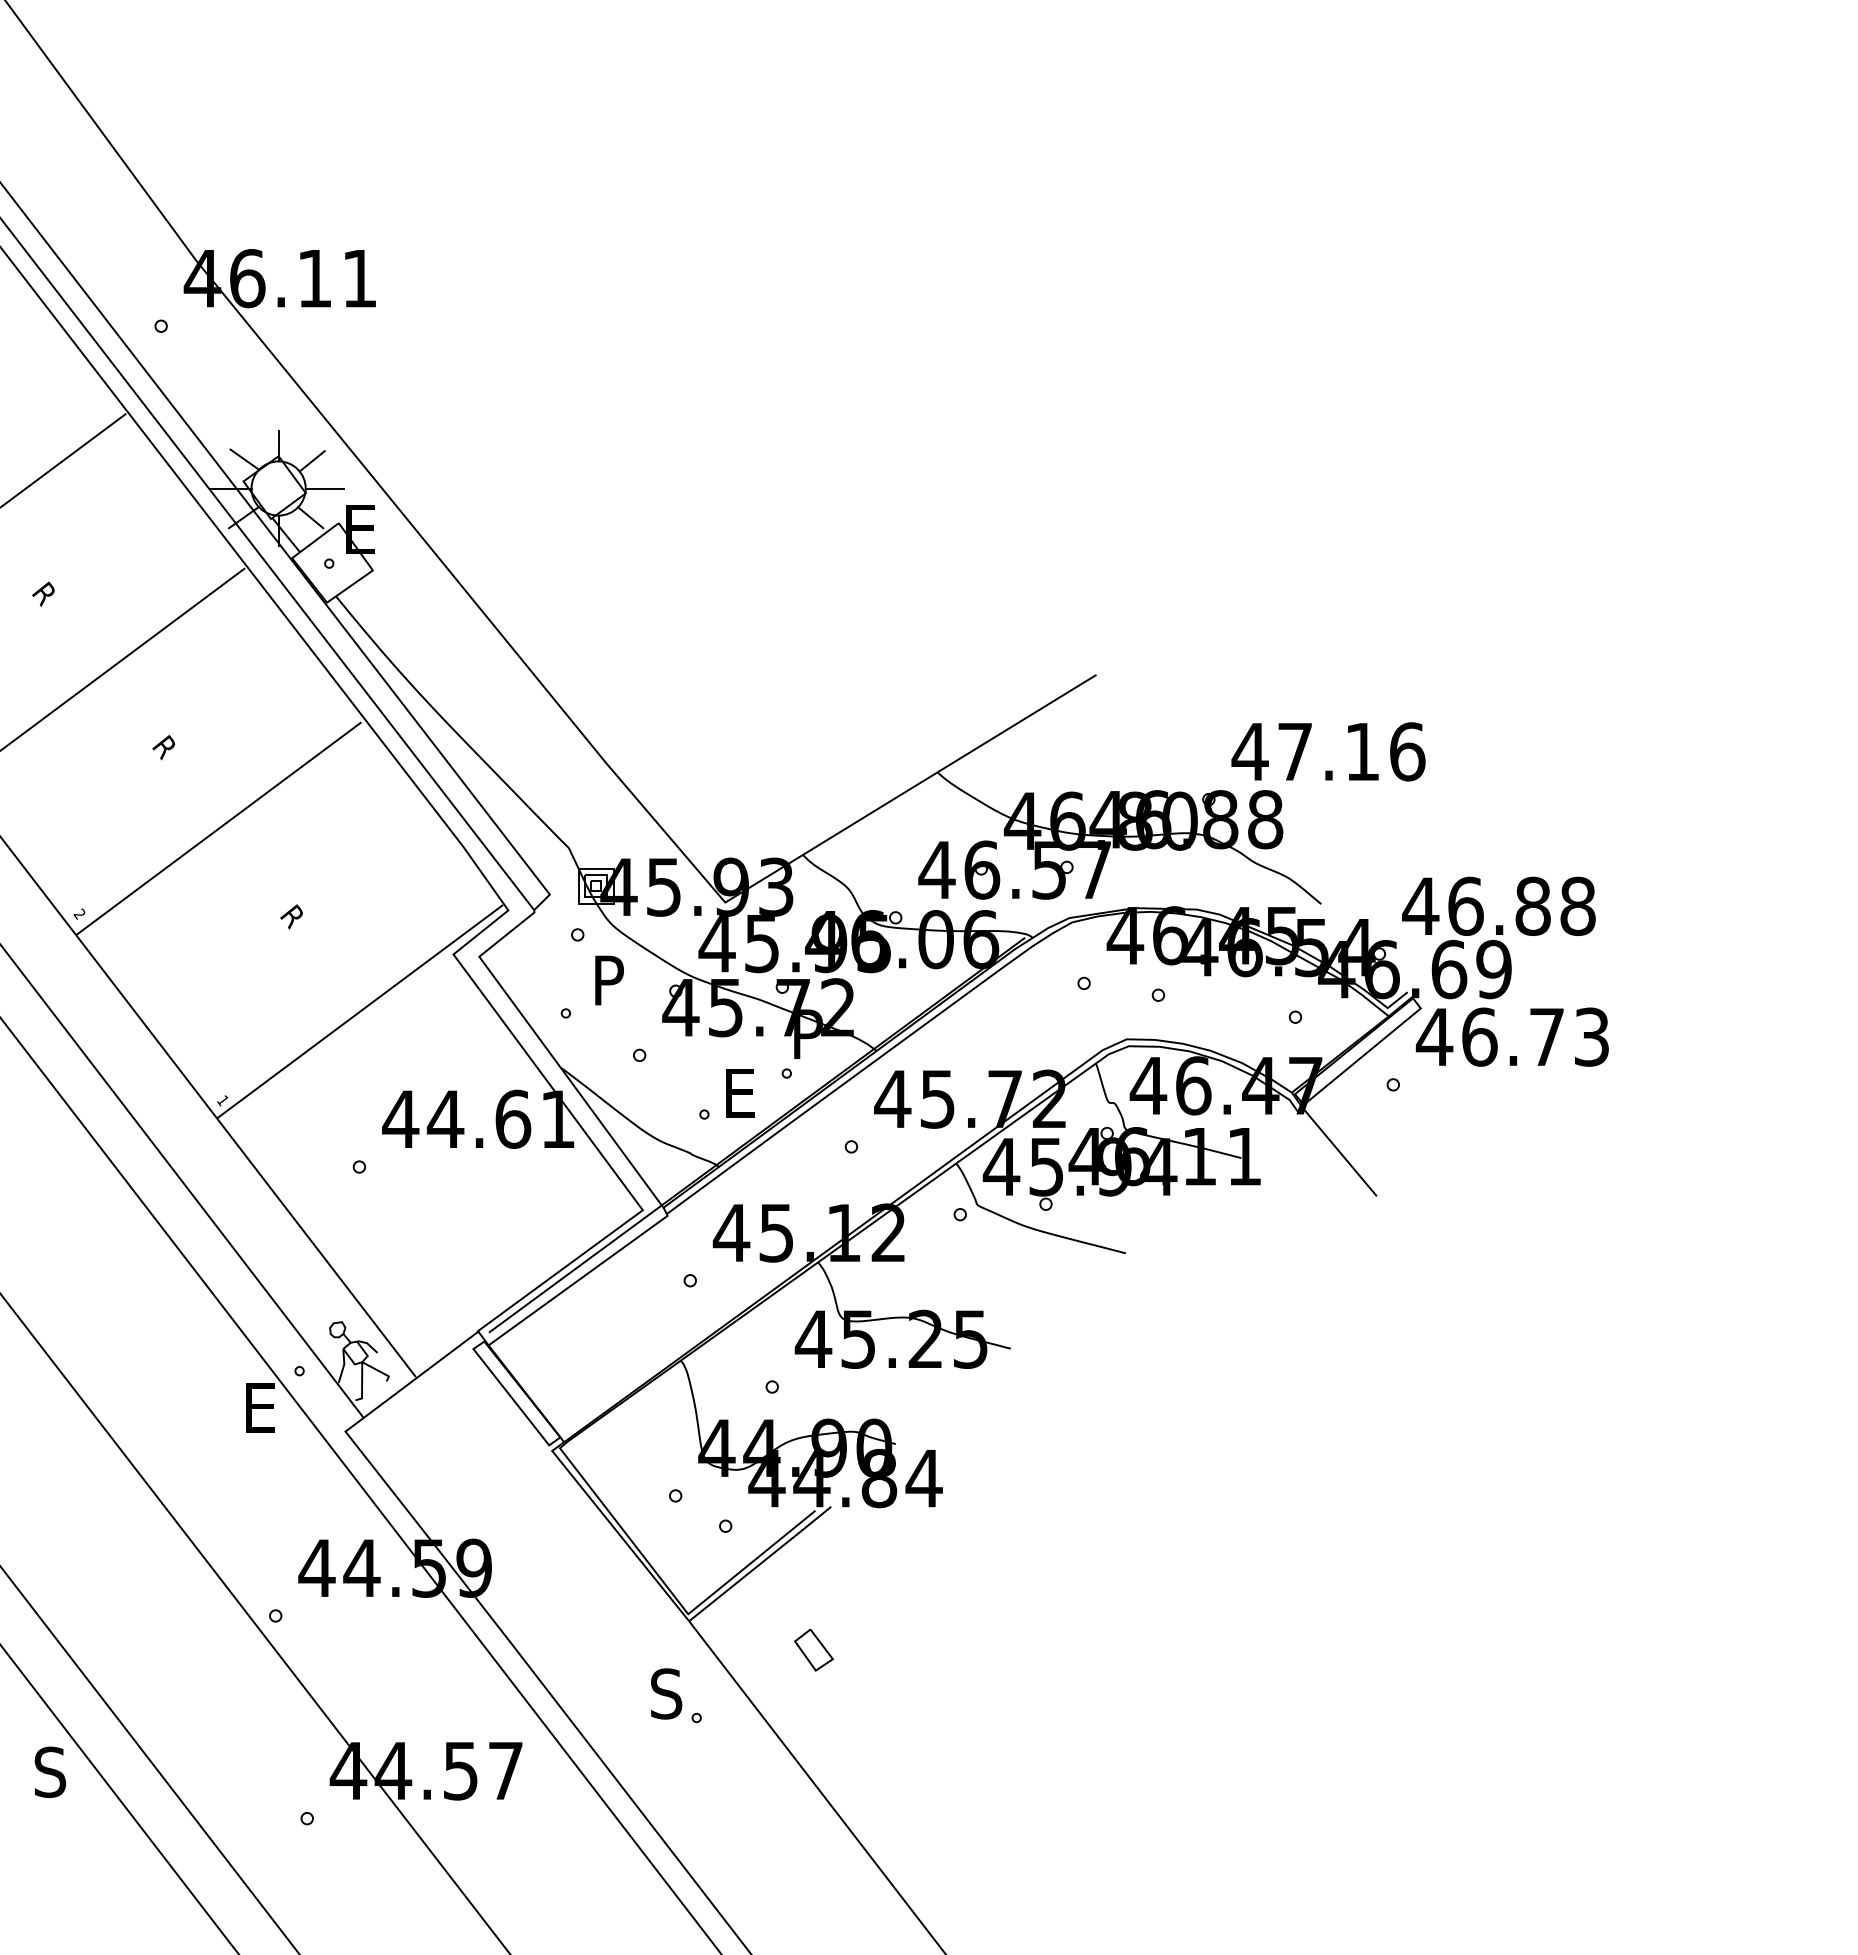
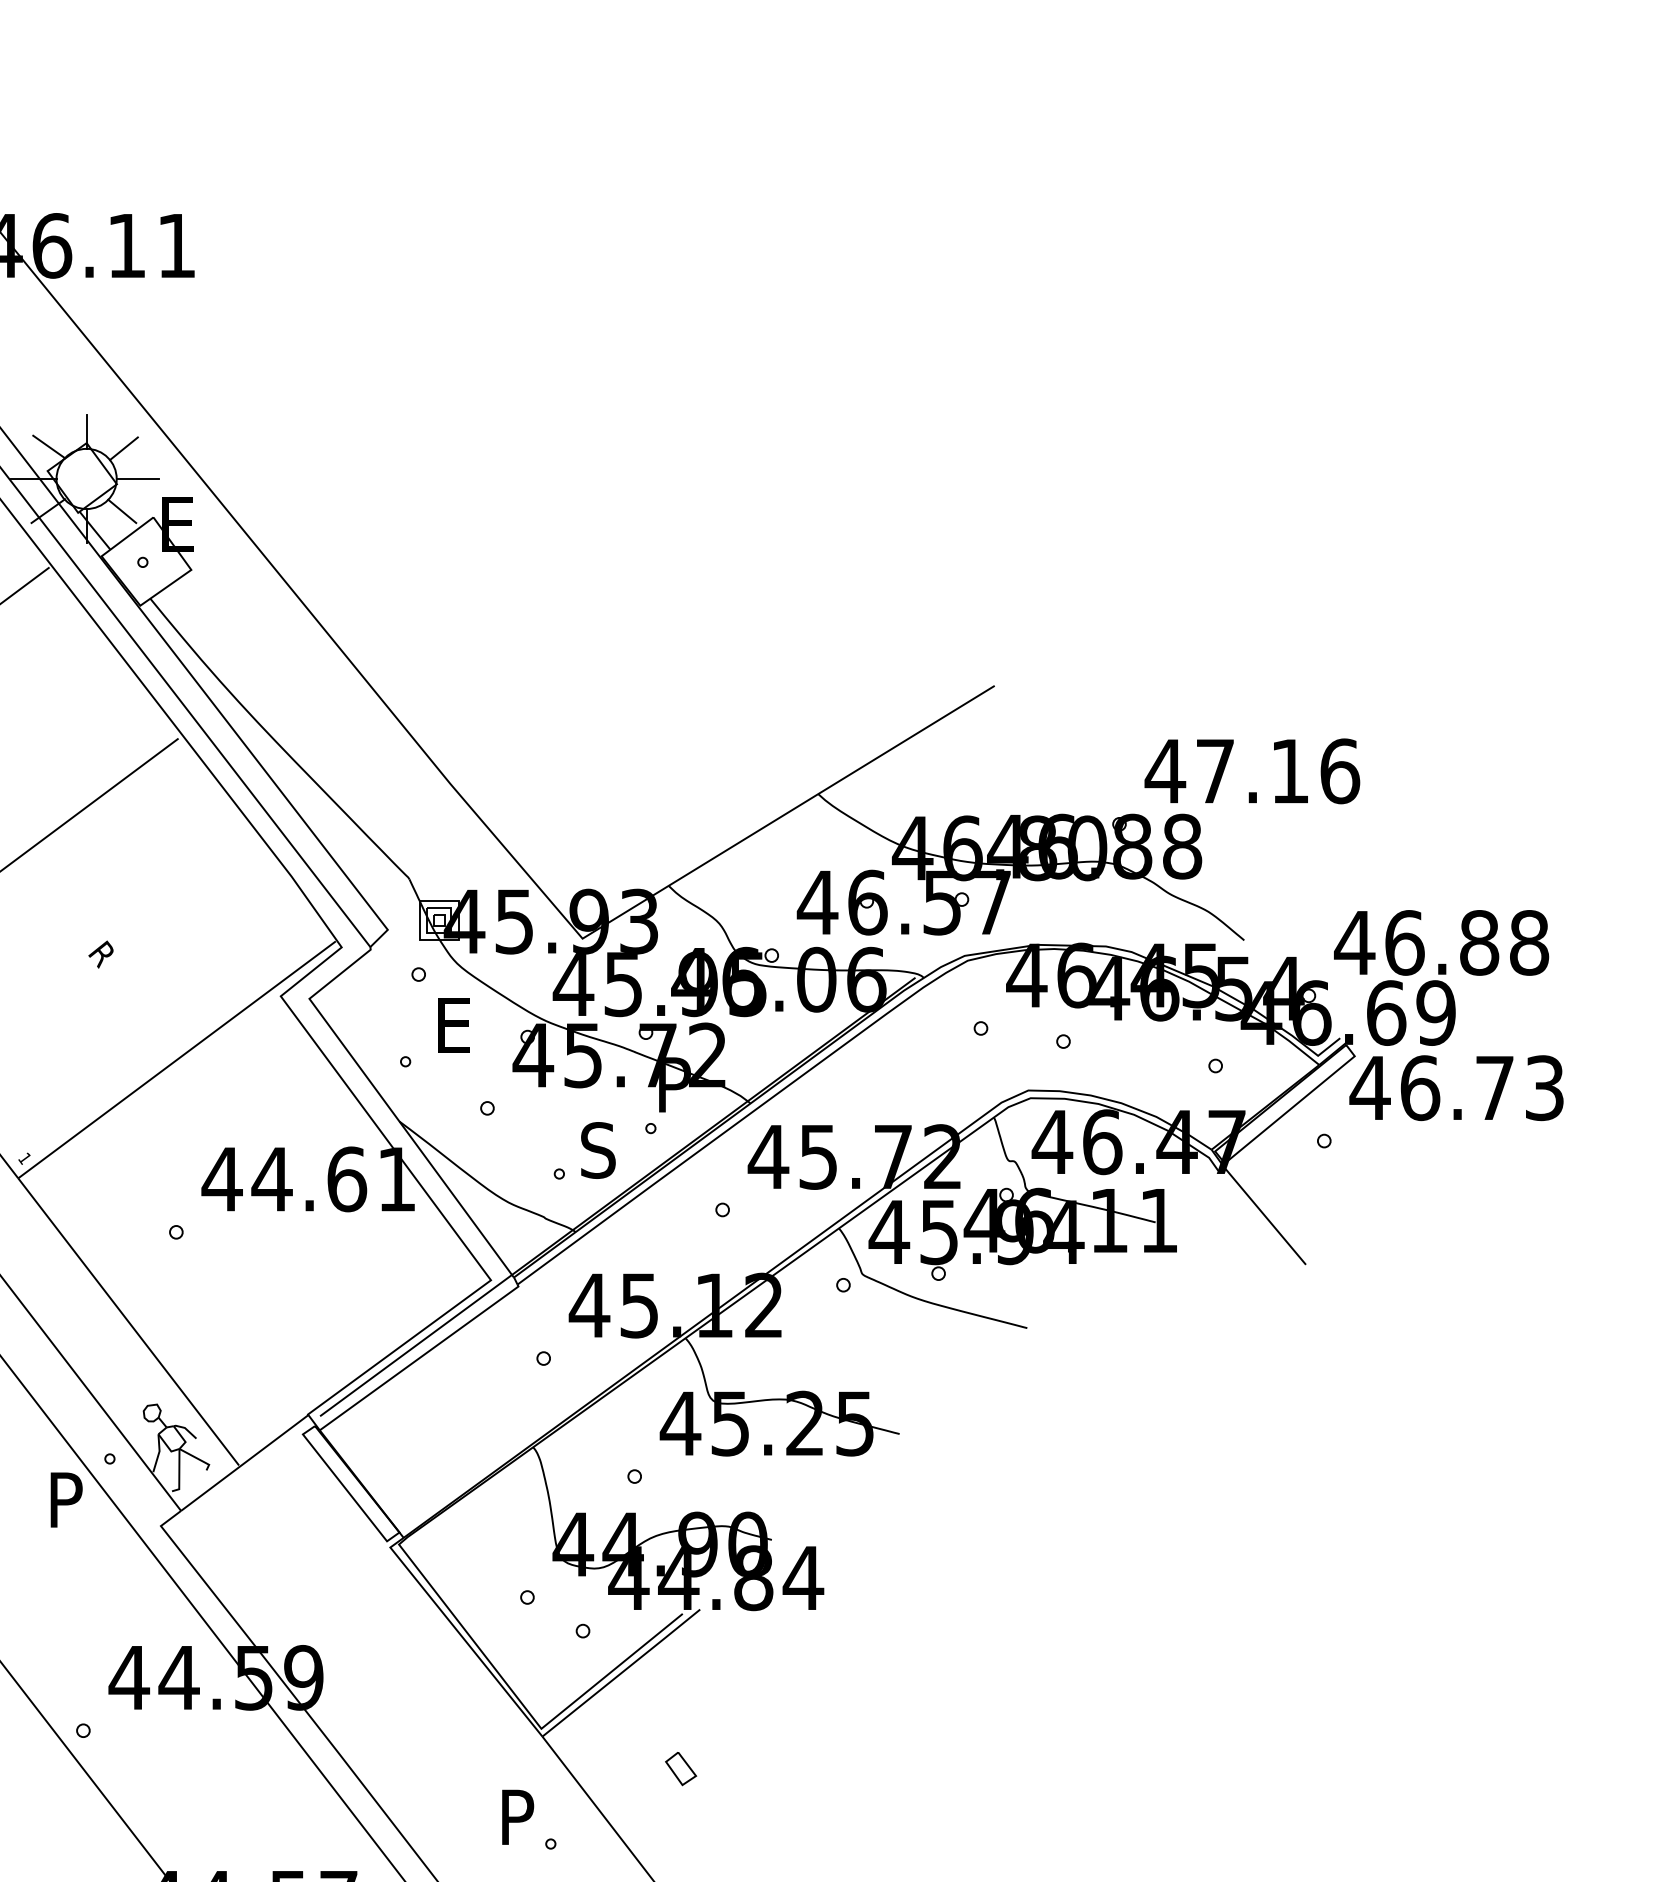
text: (609, 980) -> (454, 1025), P -> E
text: (739, 1092) -> (598, 1149), E -> S
text: (260, 1407) -> (66, 1499), E -> P
part: (813, 1650) -> (680, 1769), size x0.71
text: (666, 1693) -> (517, 1816), S -> P

